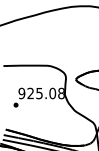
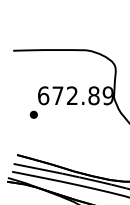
text: (41, 93) -> (75, 95), 925.08 -> 672.89

